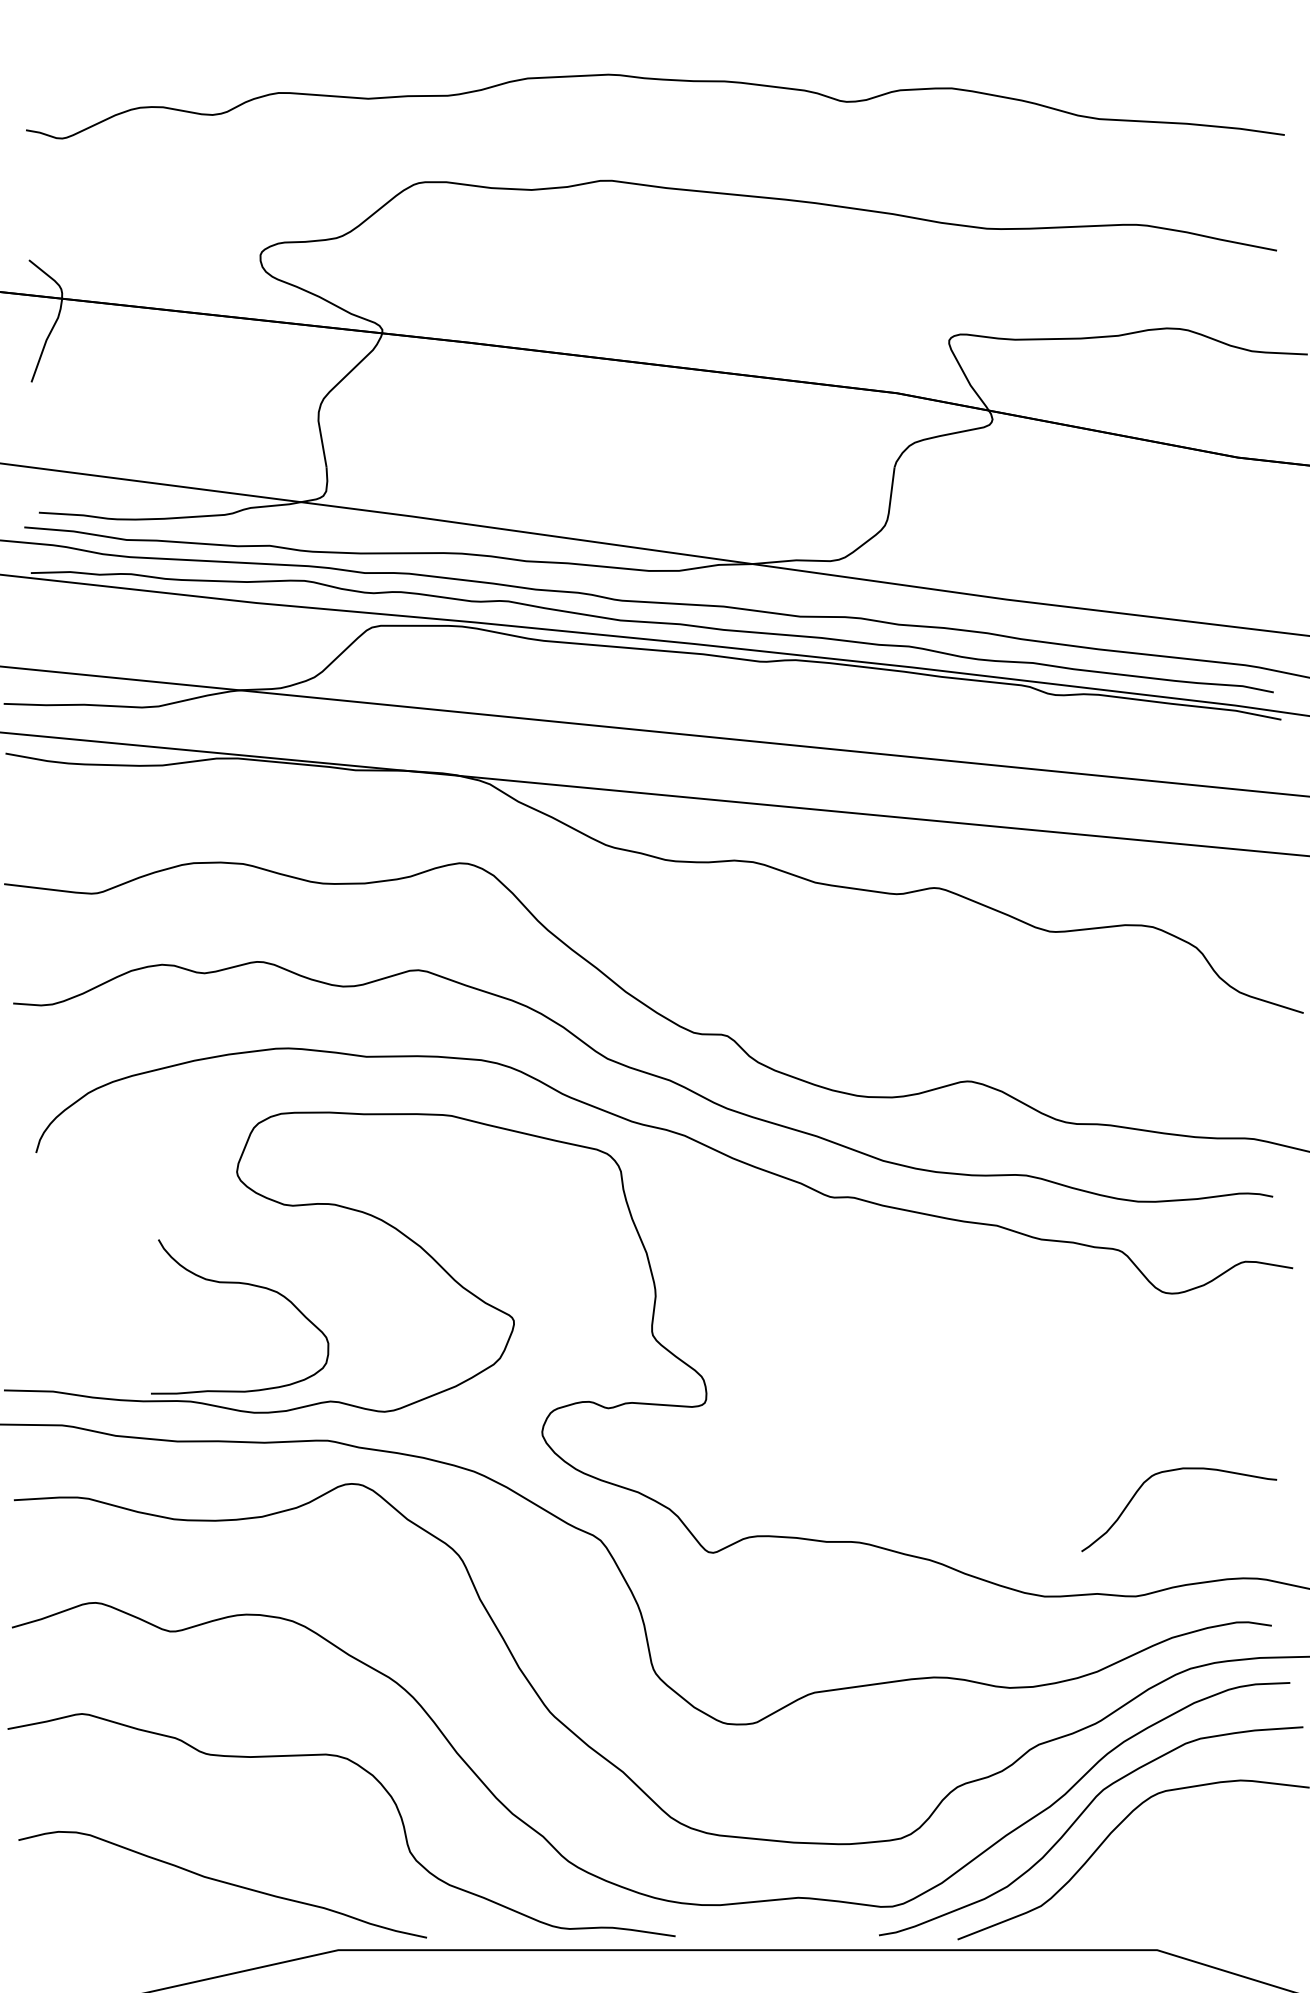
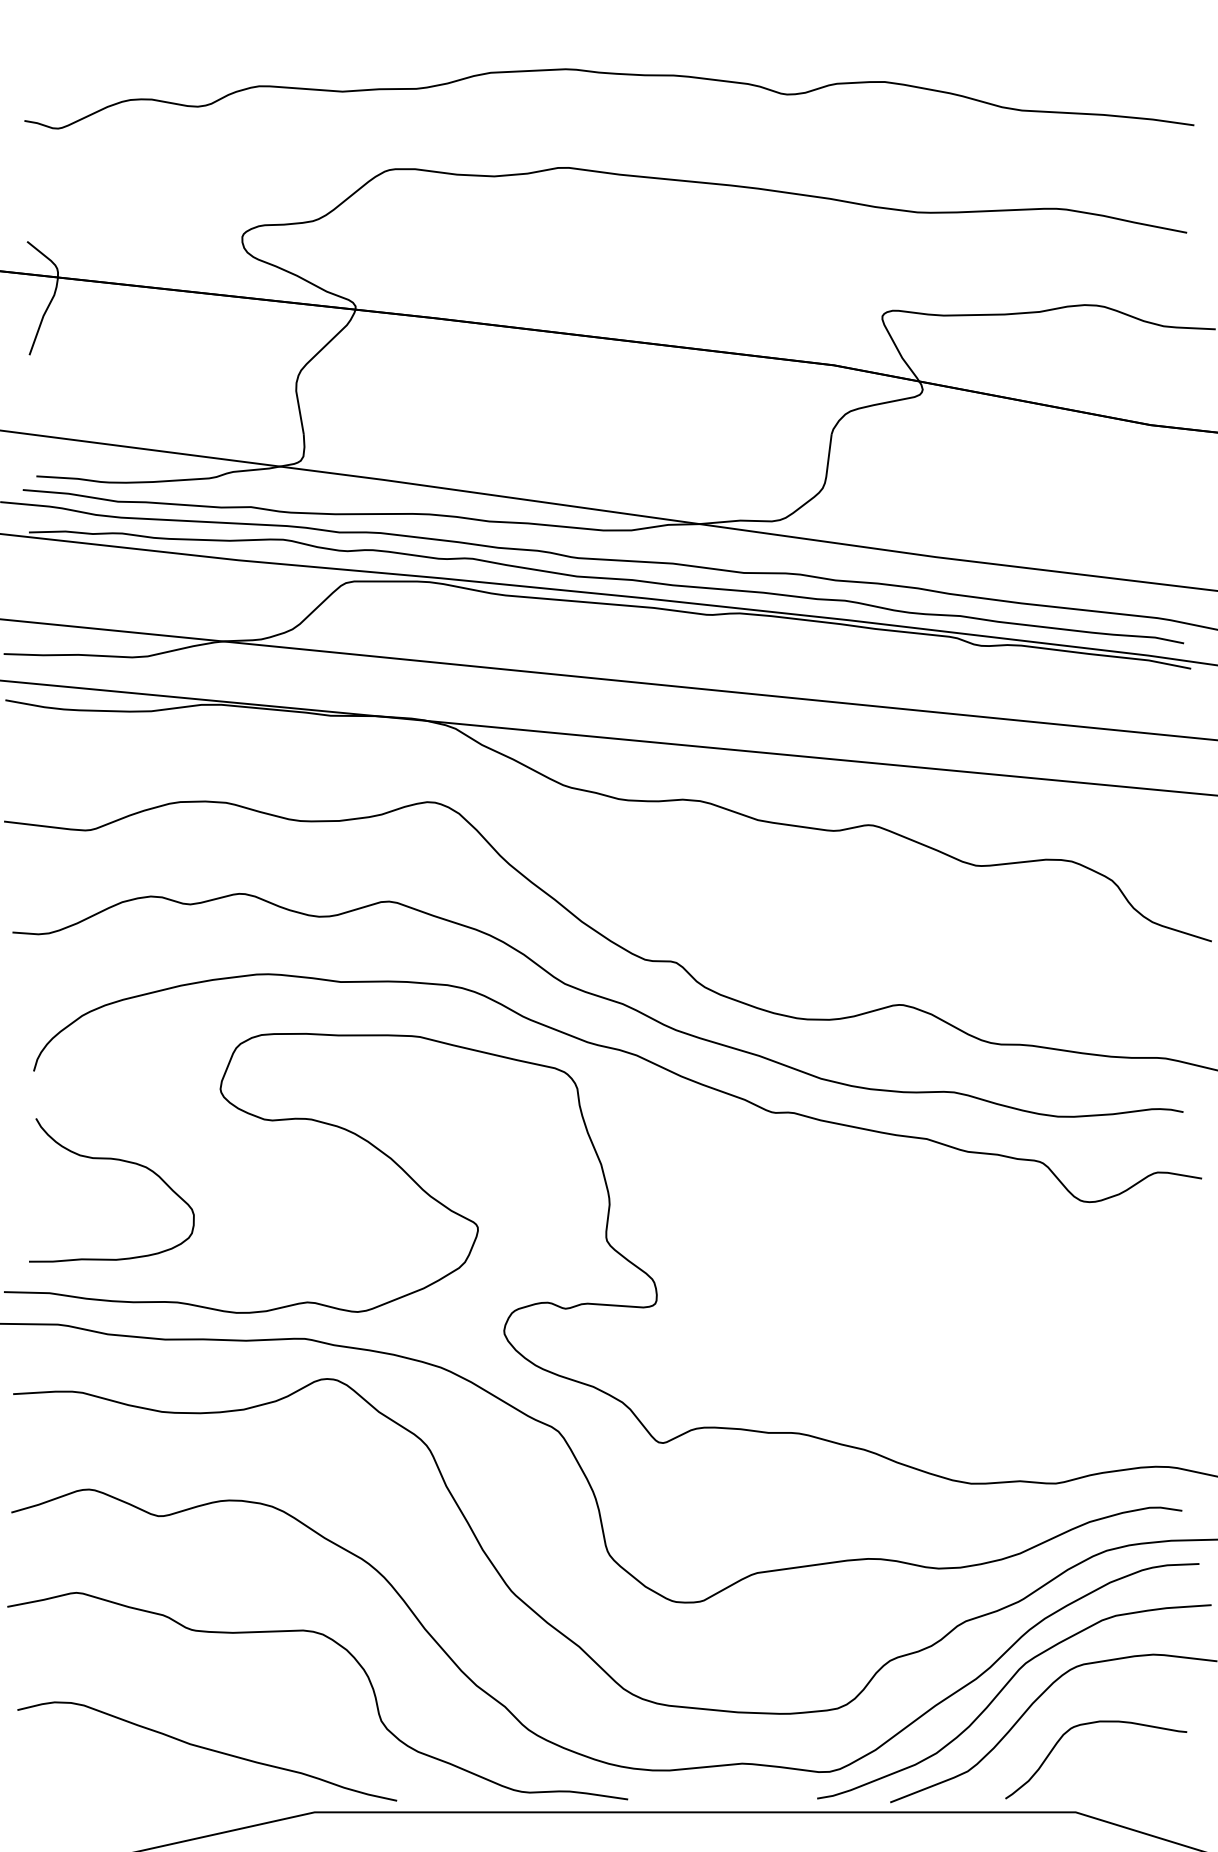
curve: (242, 1284) -> (114, 1160), moved
curve: (1172, 1471) -> (1089, 1724), moved

